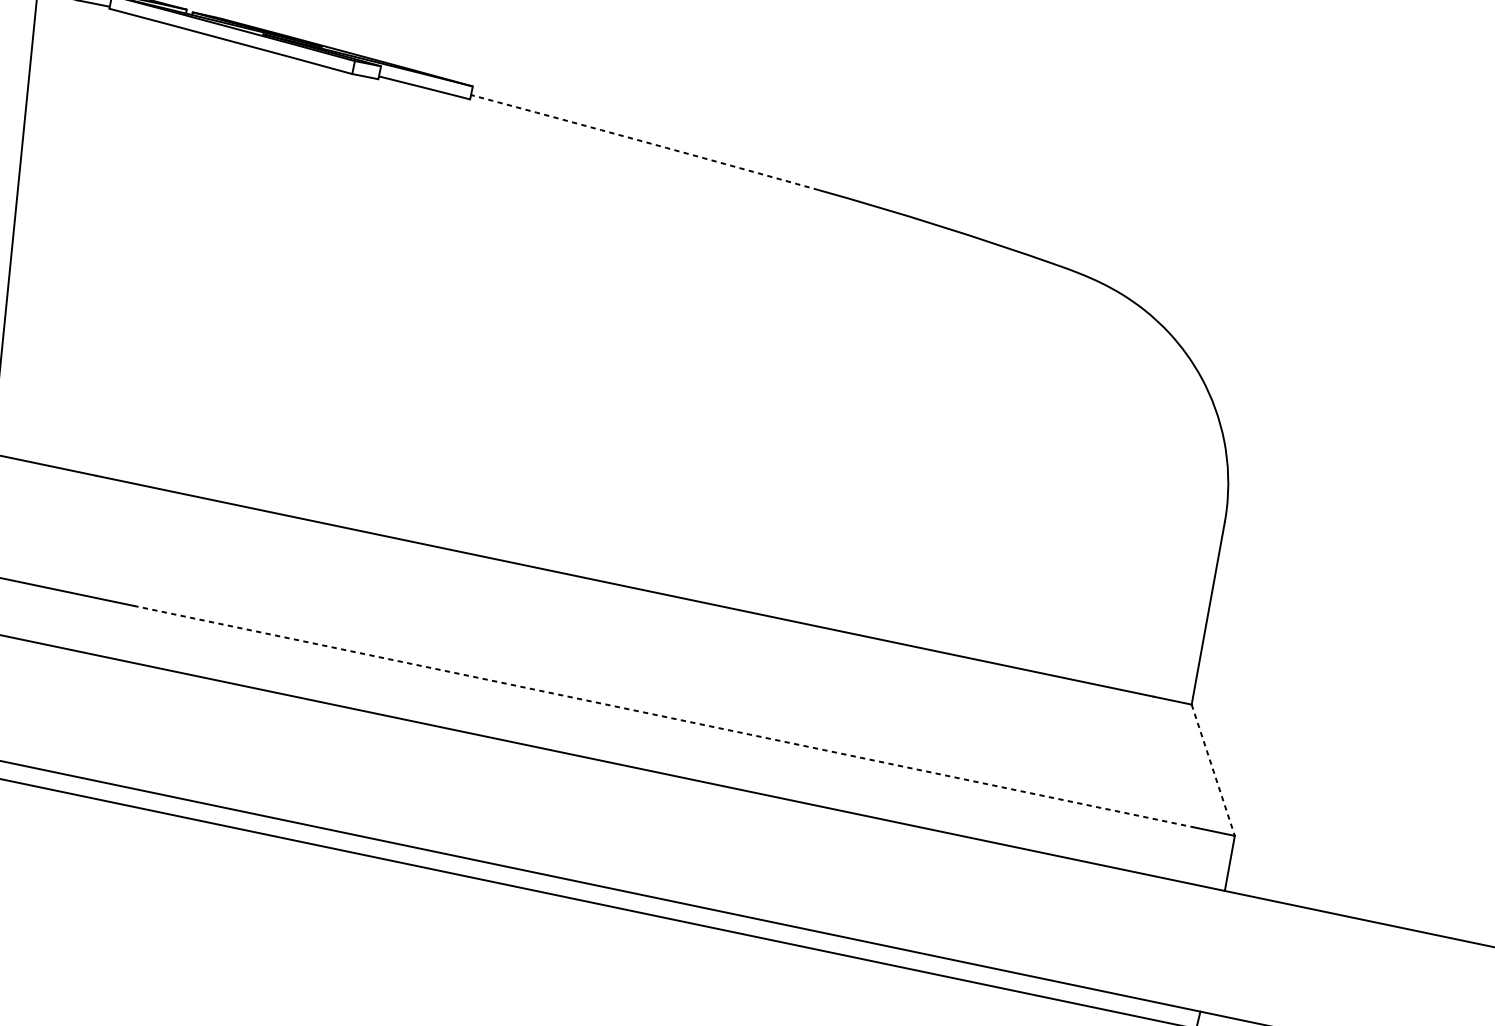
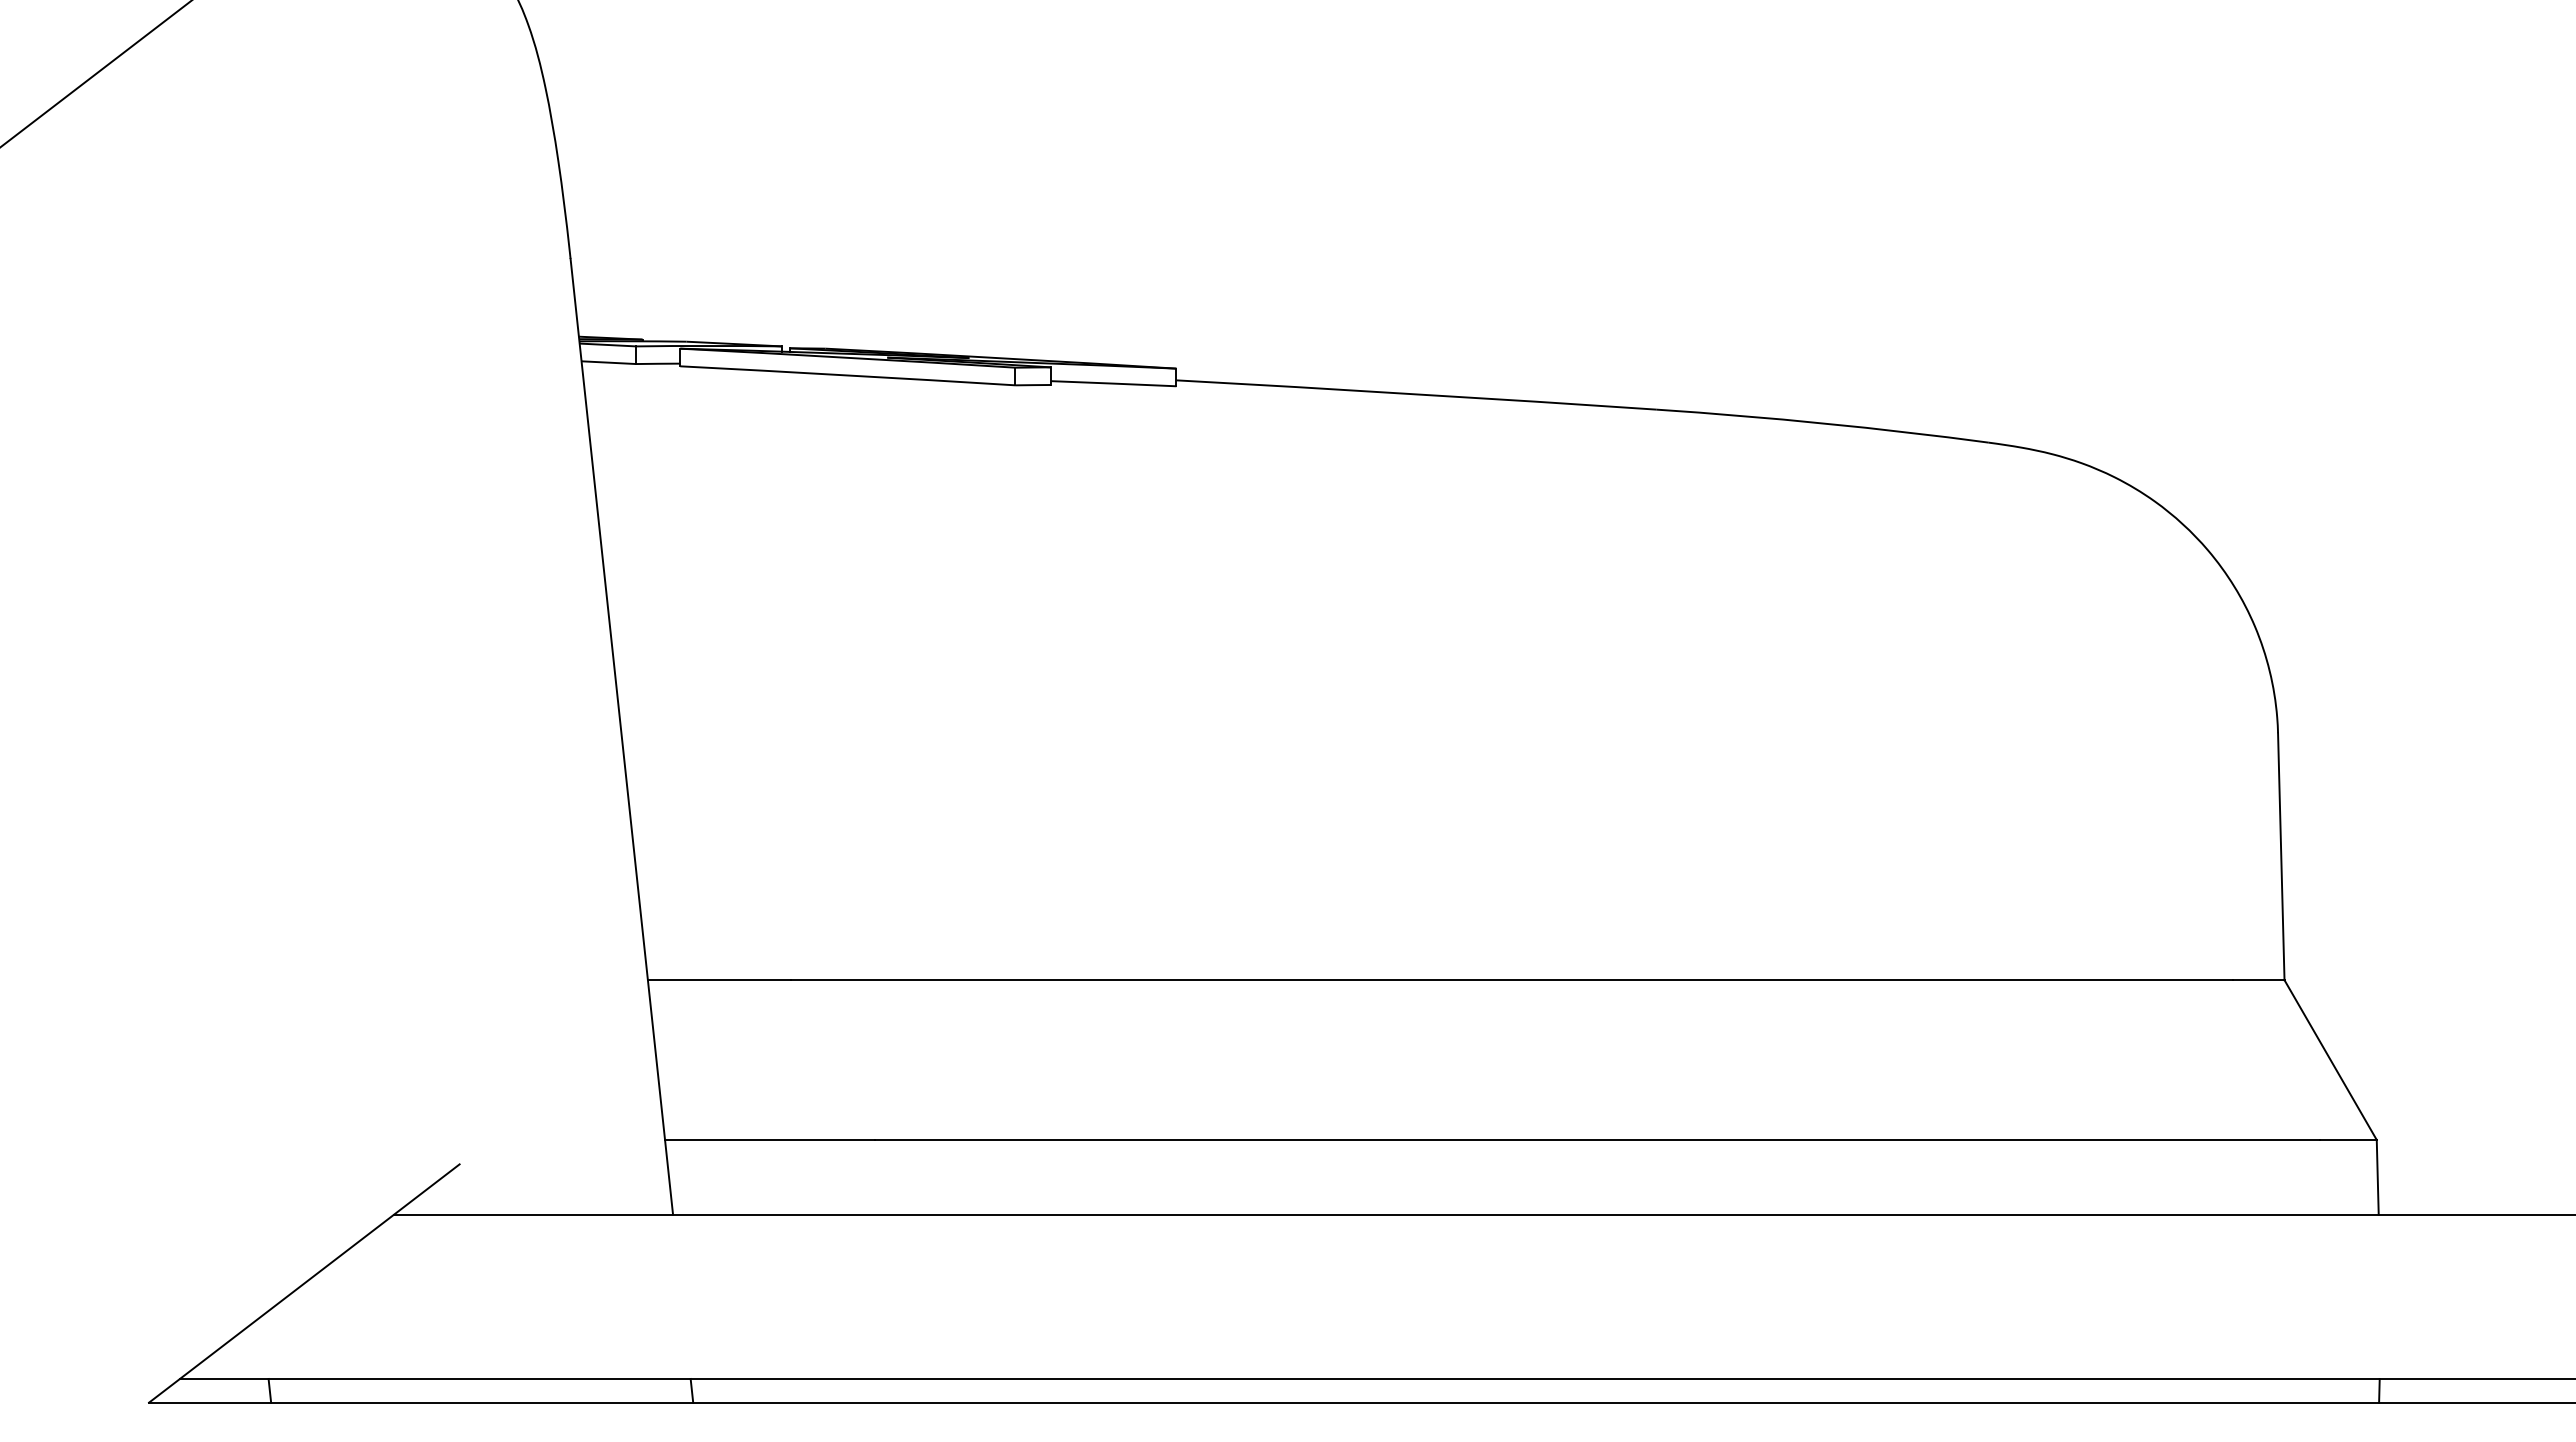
arc: (644, 142) -> (1416, 394), dashed -> solid
line: (663, 716) -> (1597, 1139), dashed -> solid
line: (1213, 770) -> (2330, 1060), dashed -> solid

